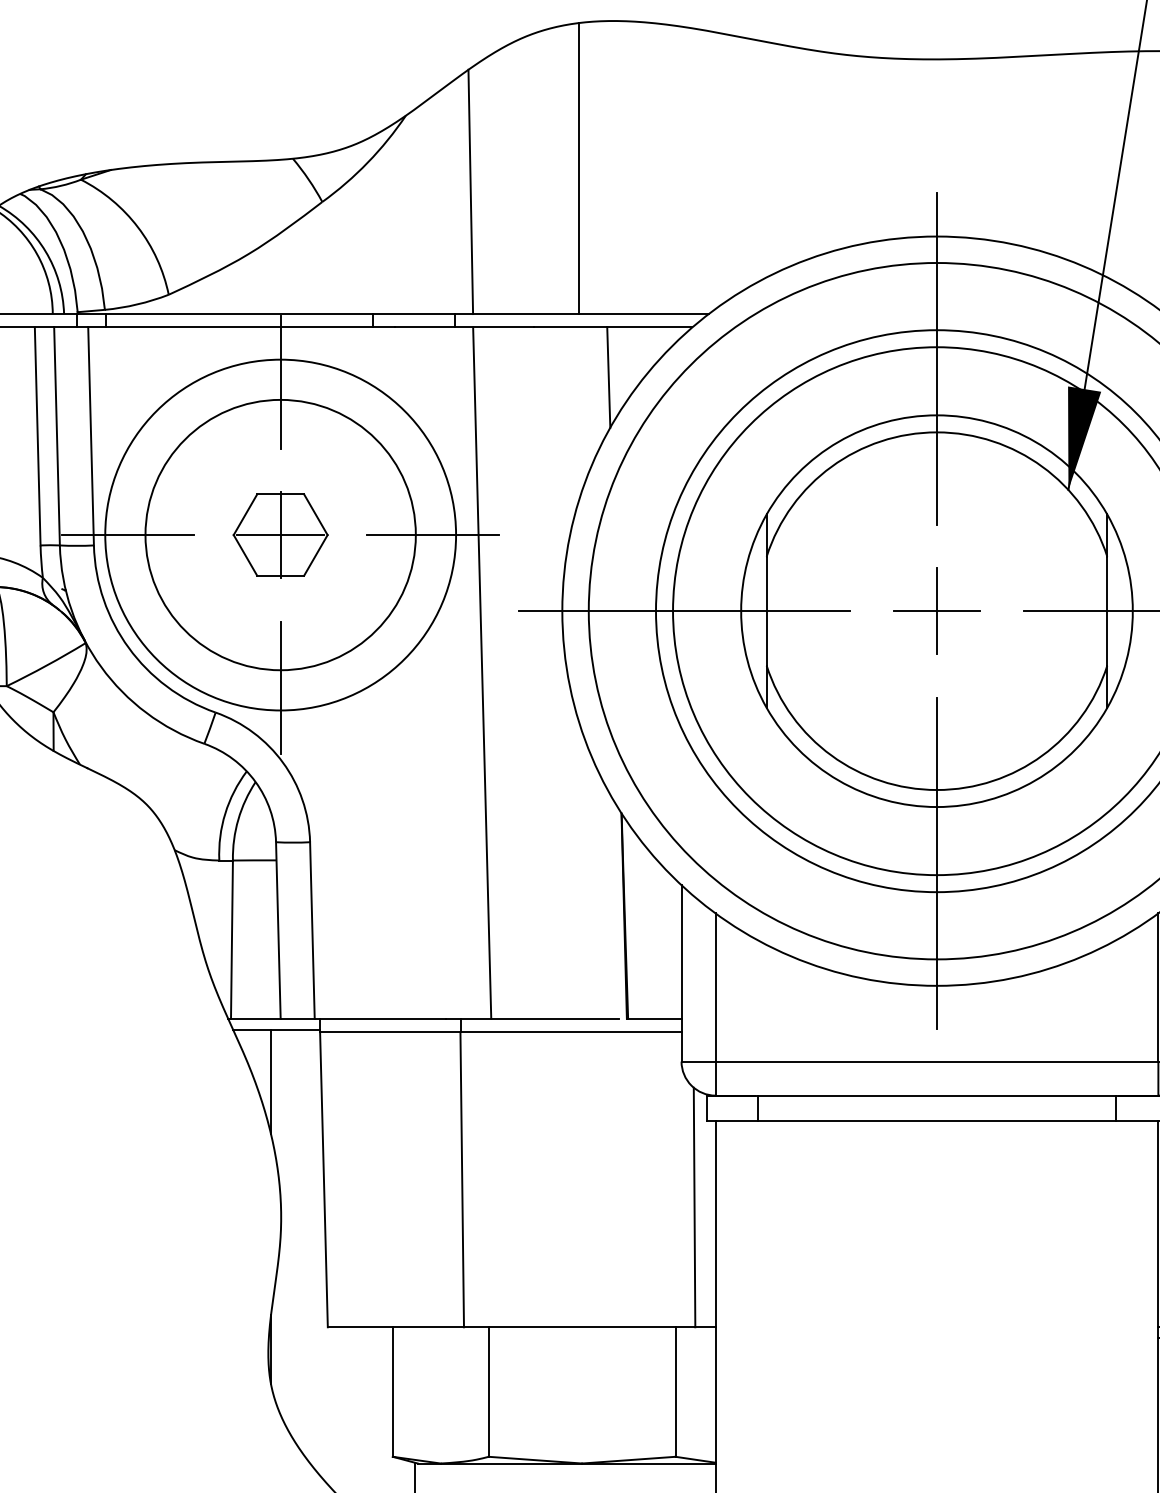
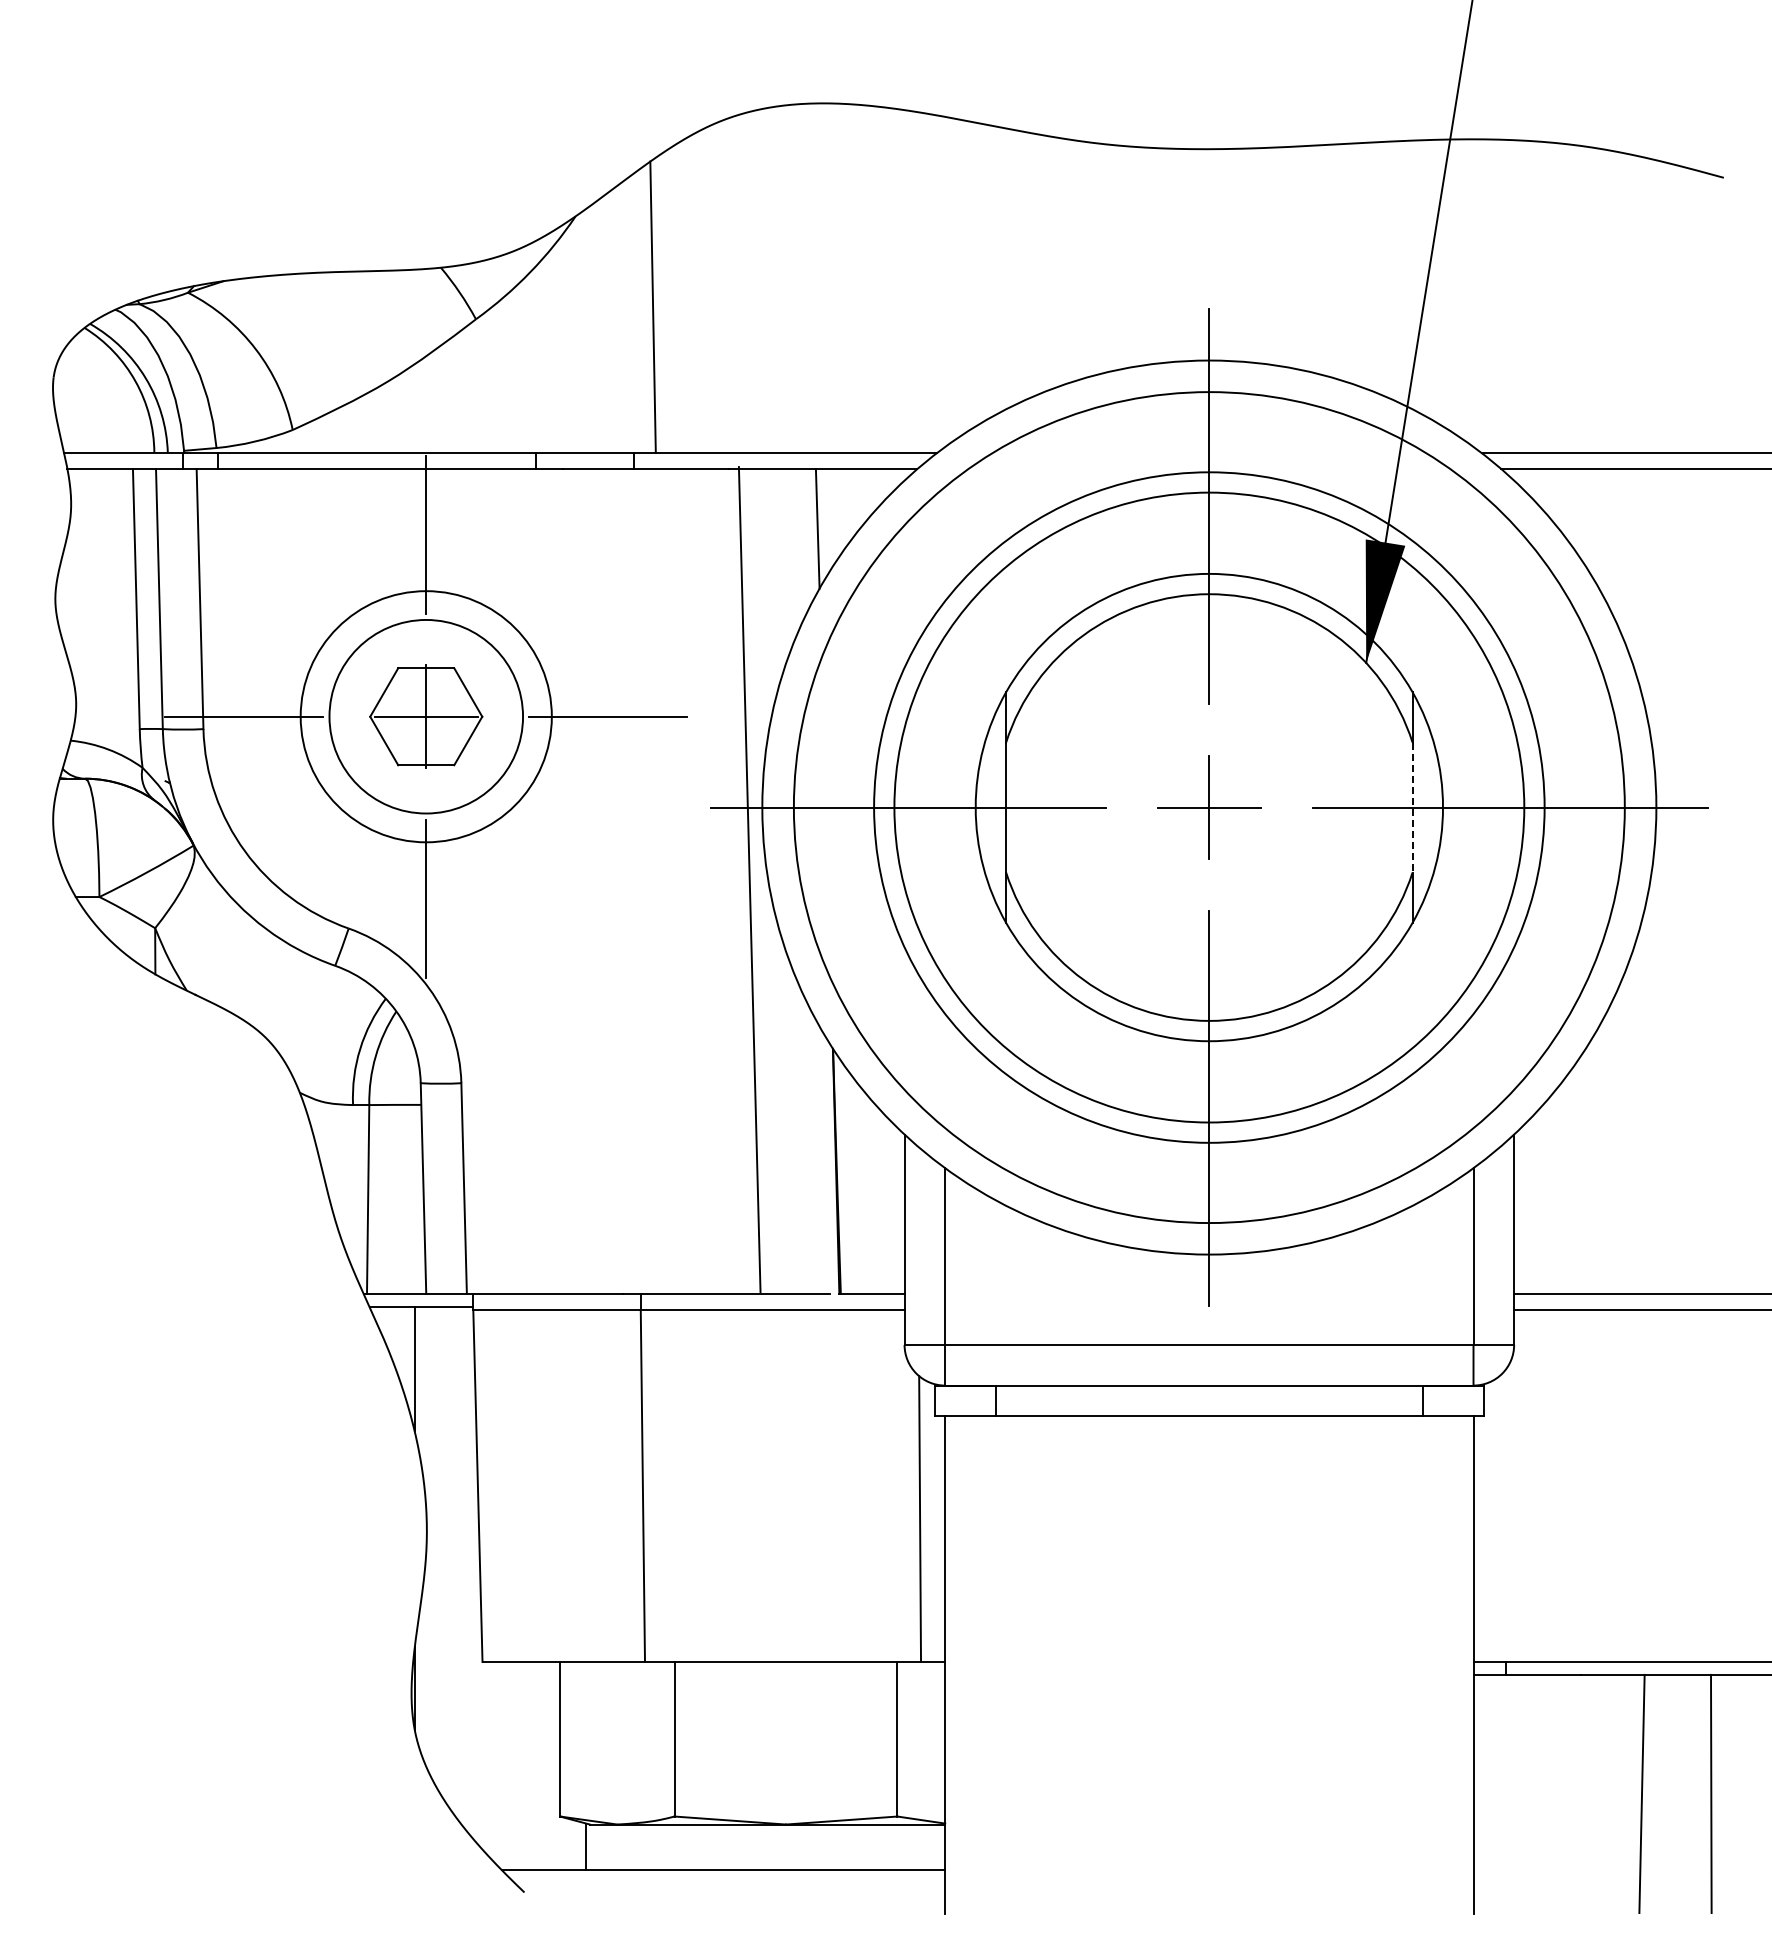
line: (579, 168) -> (782, 279), removed
circle: (280, 534) -> (425, 716), size x0.6
circle: (280, 534) -> (425, 716), size x0.6
line: (1107, 611) -> (1412, 808), solid -> dashed
line: (482, 673) -> (749, 879), moved

